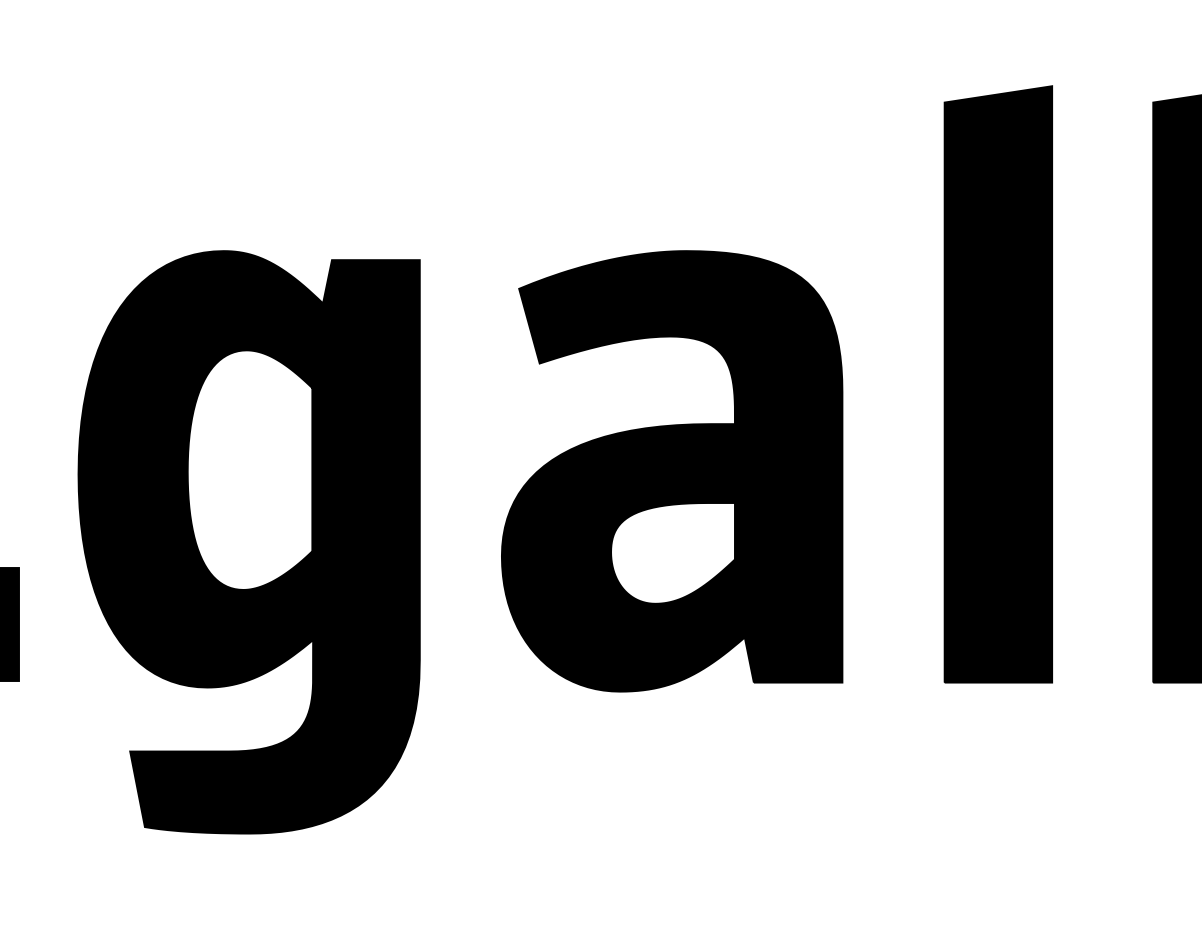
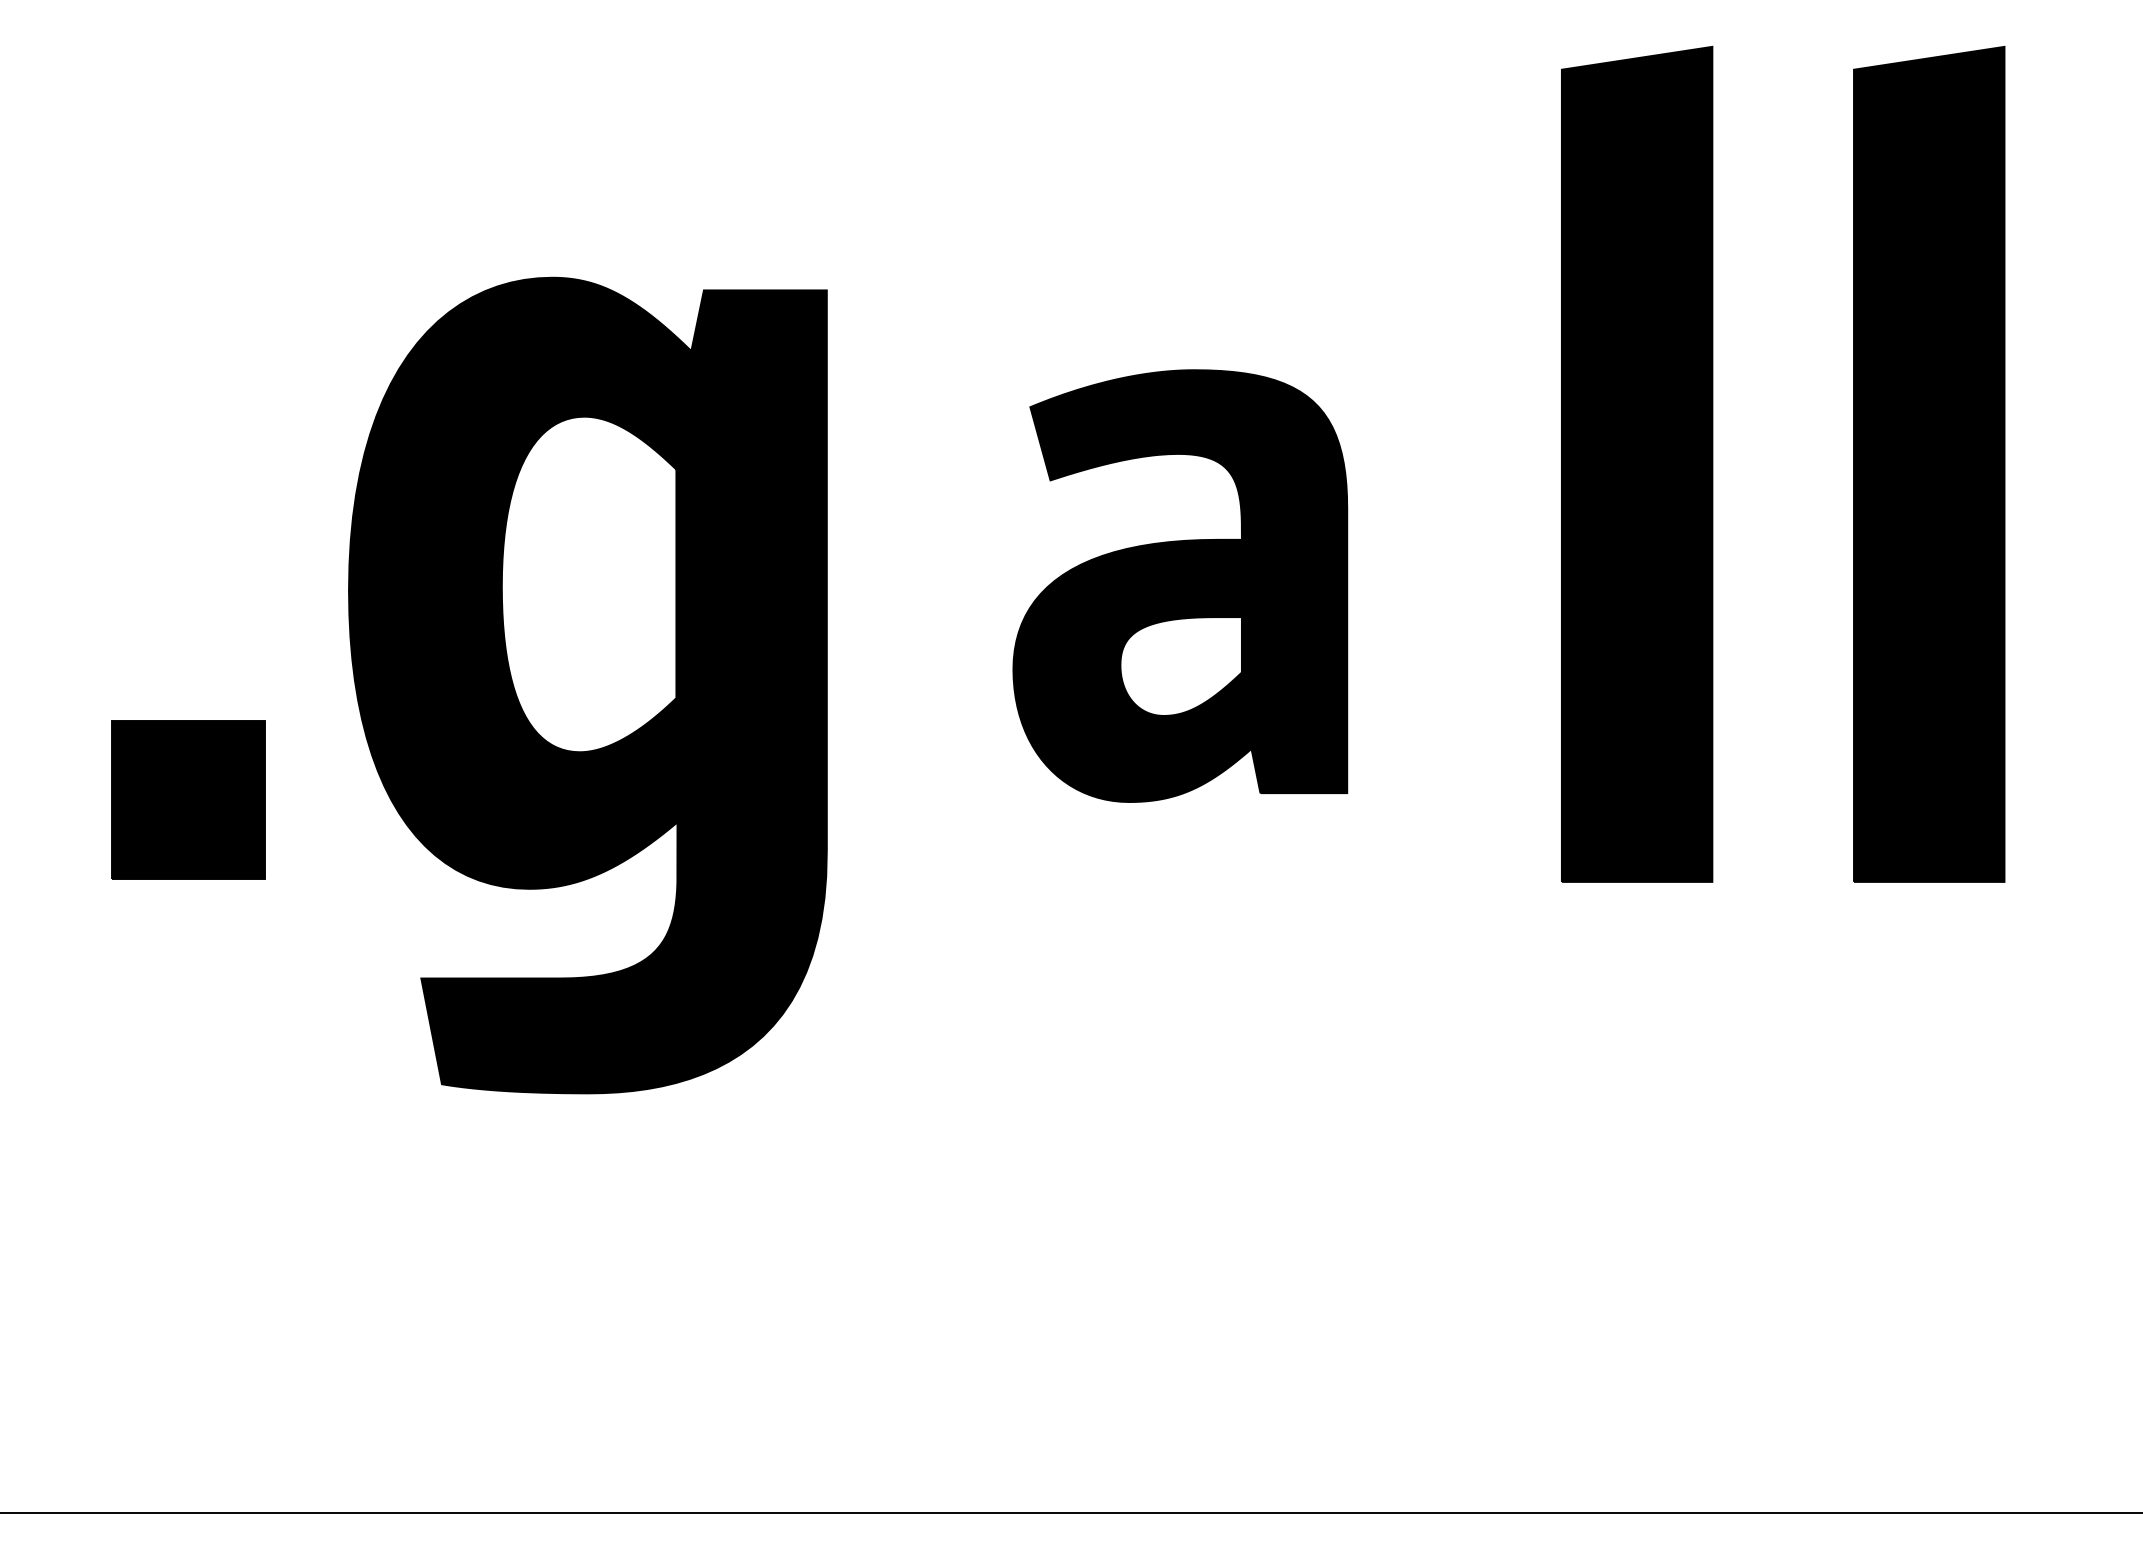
part: (672, 470) -> (1180, 585), size x0.7

